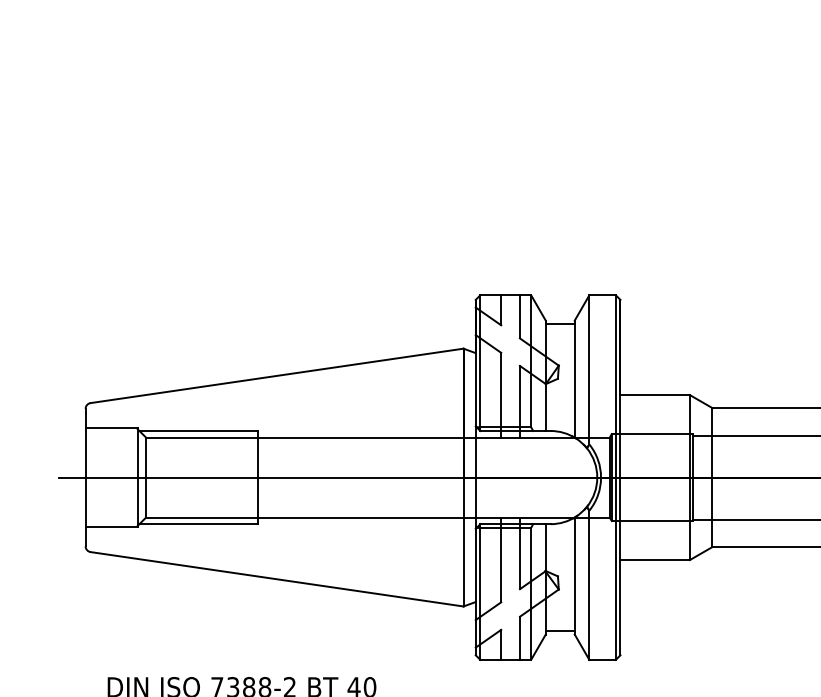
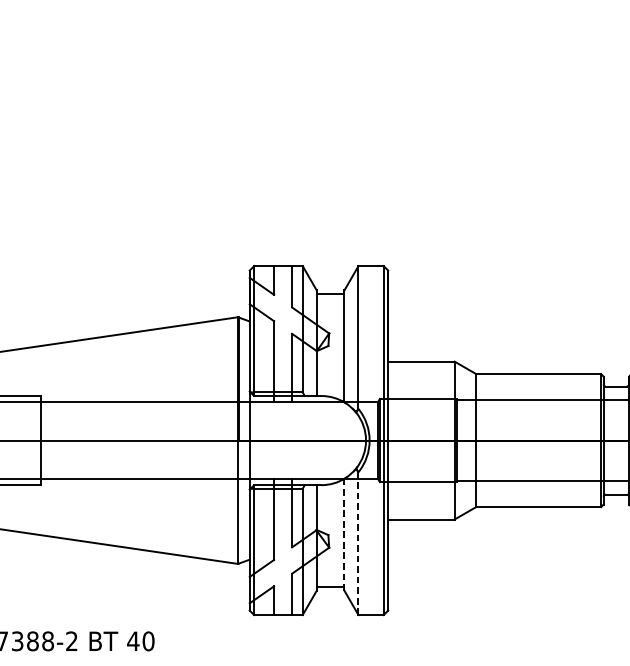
line: (574, 575) -> (344, 534), solid -> dashed
line: (589, 585) -> (358, 543), solid -> dashed

